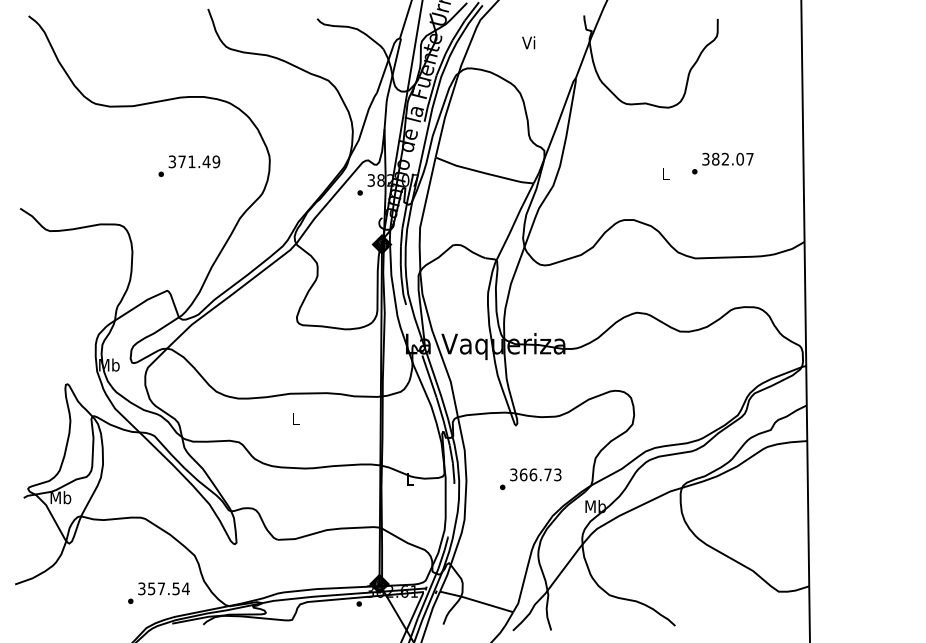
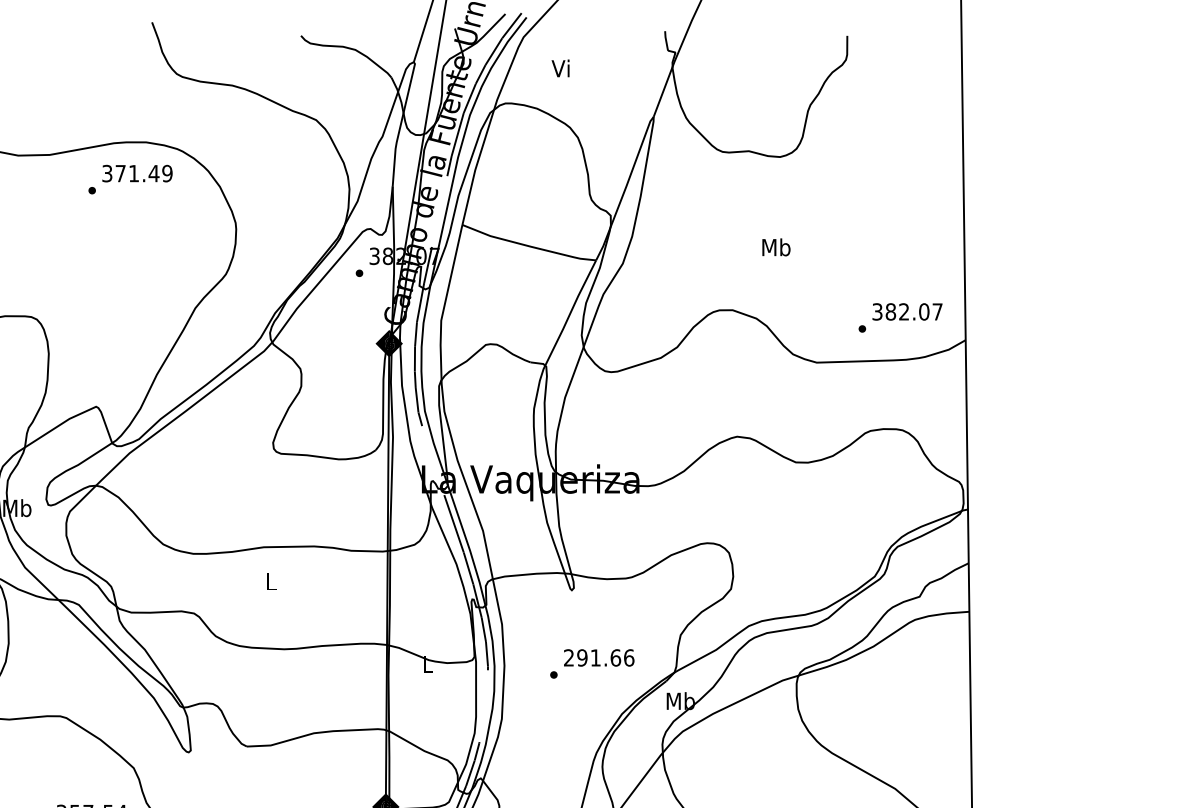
text: (528, 42) -> (560, 68), moved
text: (722, 163) -> (900, 317), moved
text: (189, 165) -> (130, 178), moved
text: (665, 173) -> (775, 246), L -> Mb
text: (535, 474) -> (598, 657), 366.73 -> 291.66

